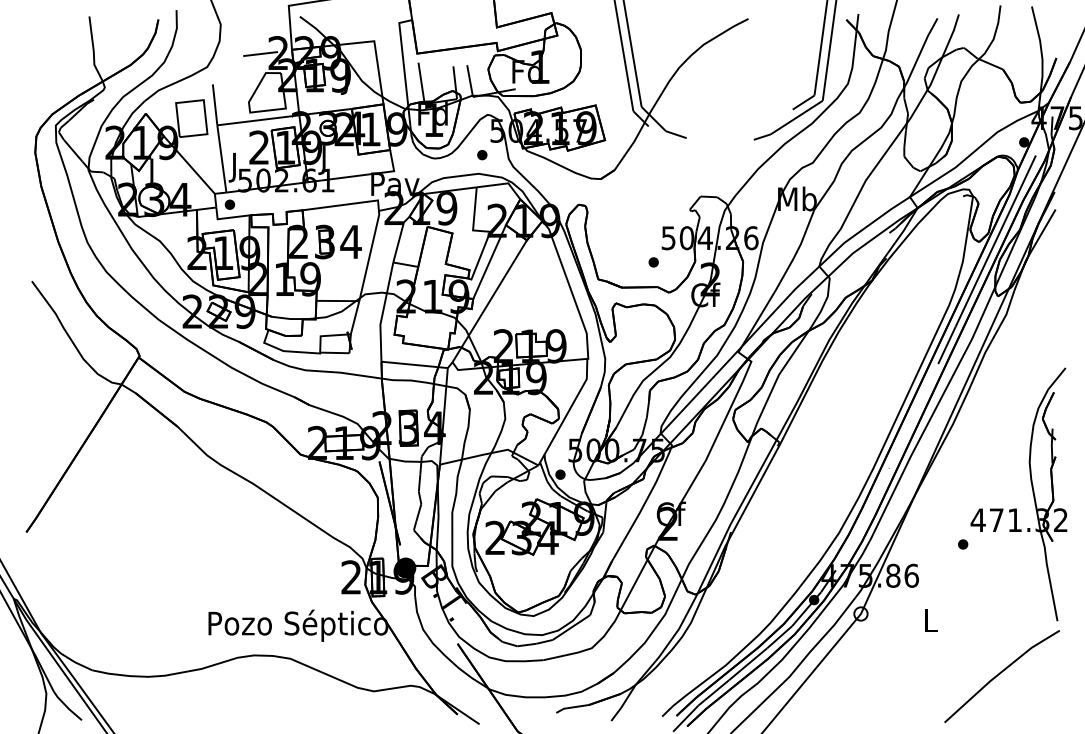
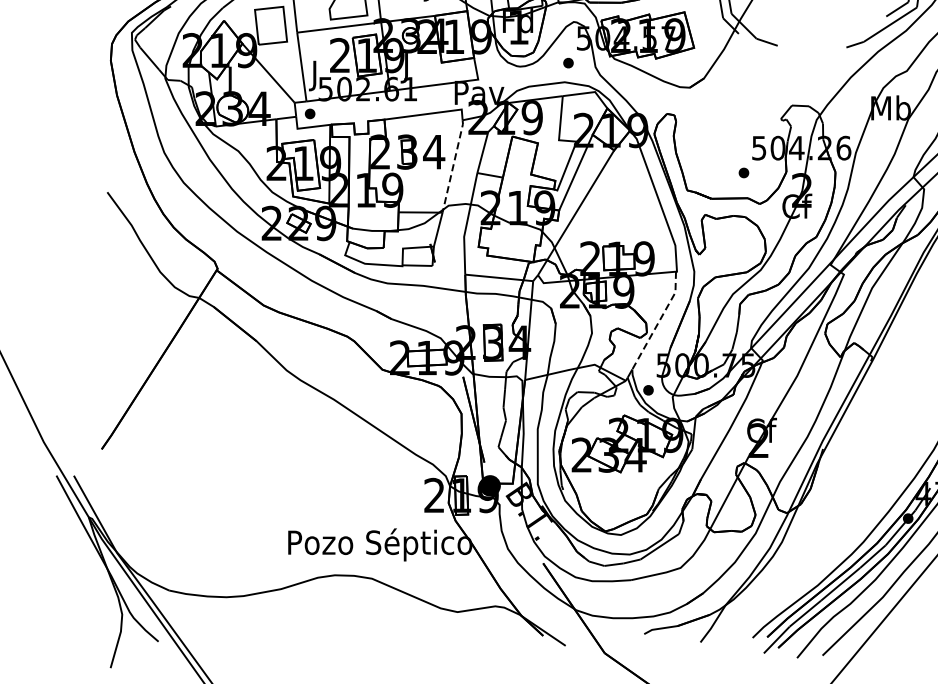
line: (369, 255) -> (452, 165), solid -> dashed
line: (570, 407) -> (658, 321), solid -> dashed

